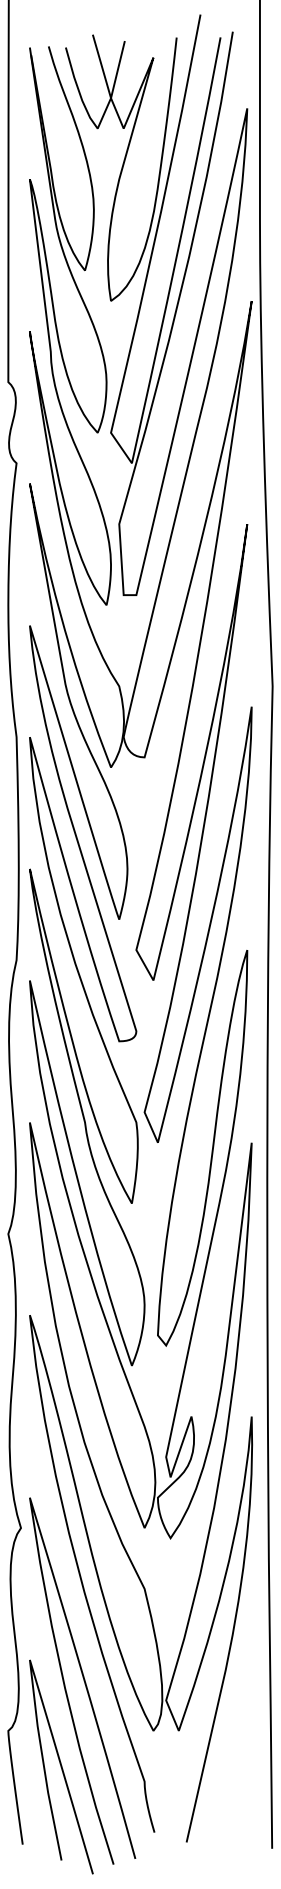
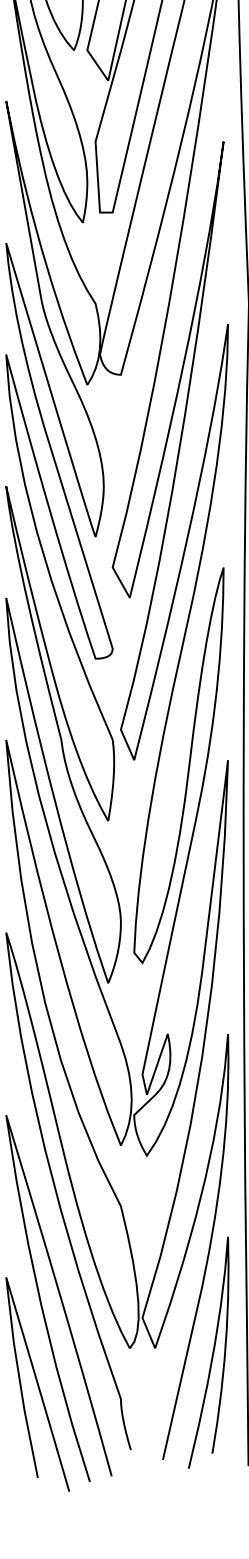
curve: (235, 1736) -> (211, 1353), added

